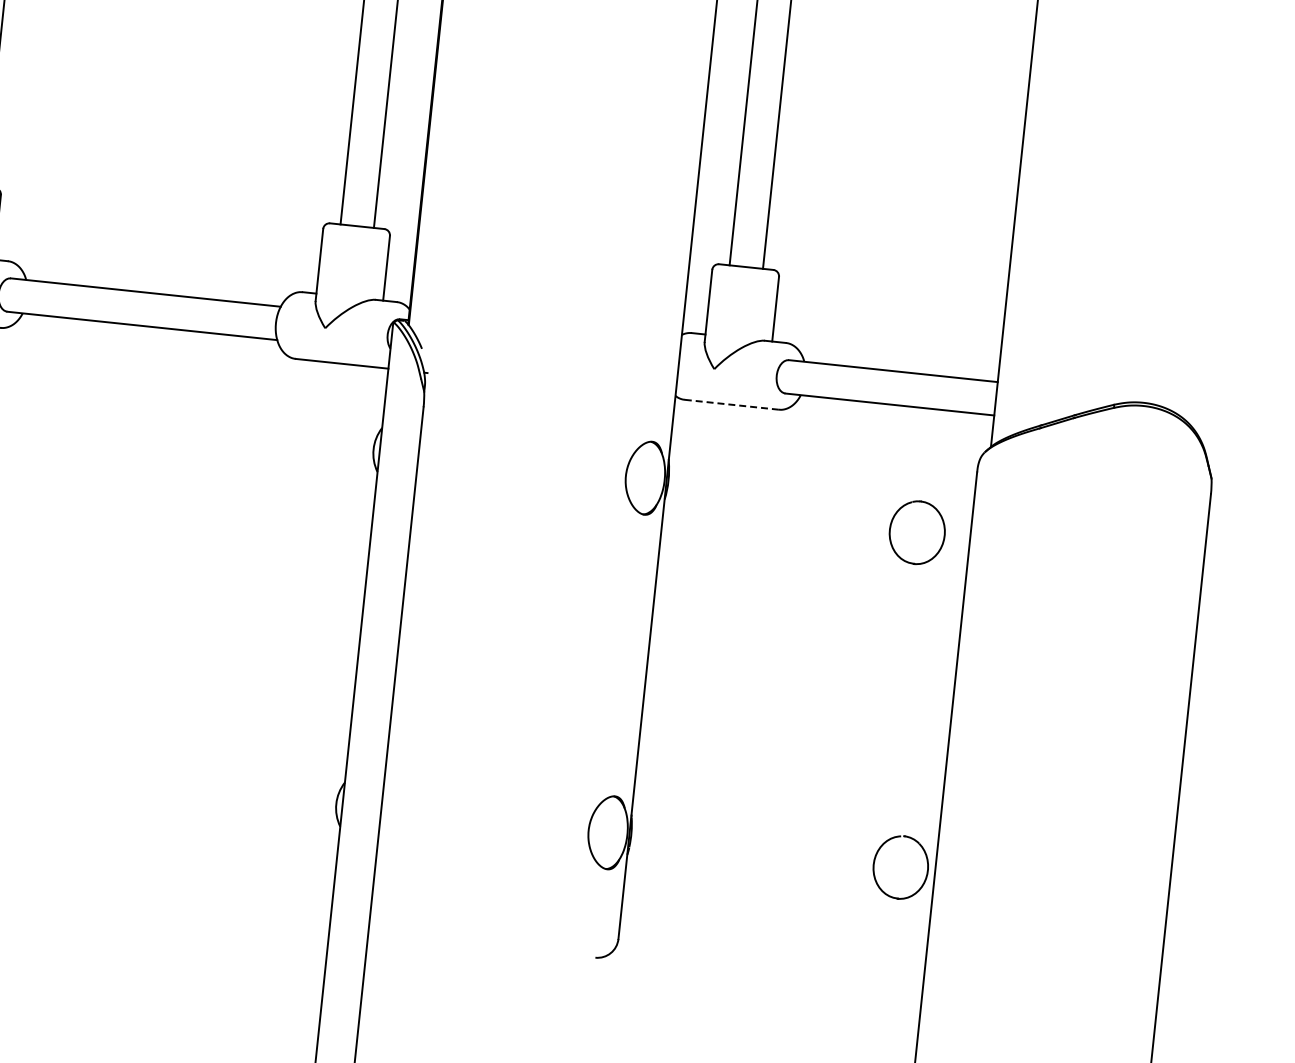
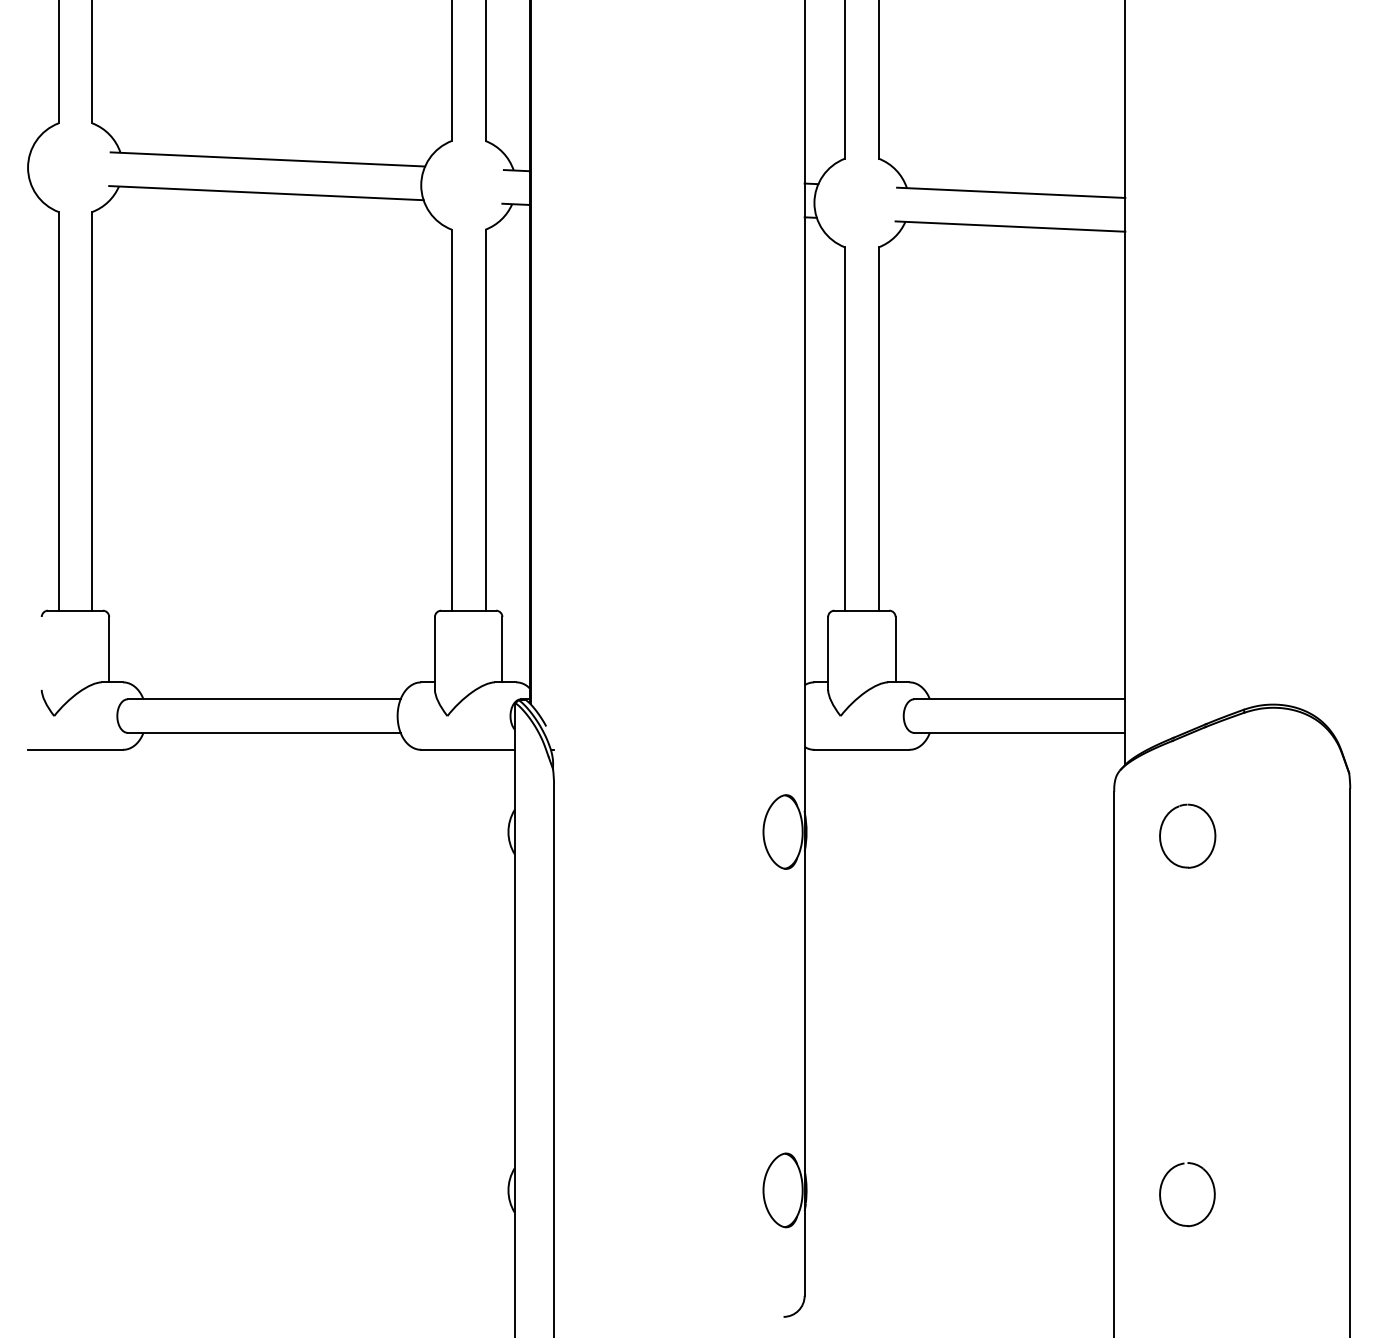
line: (731, 404) -> (861, 749), dashed -> solid
part: (917, 531) -> (1187, 835), moved
part: (926, 870) -> (1213, 1194), moved

